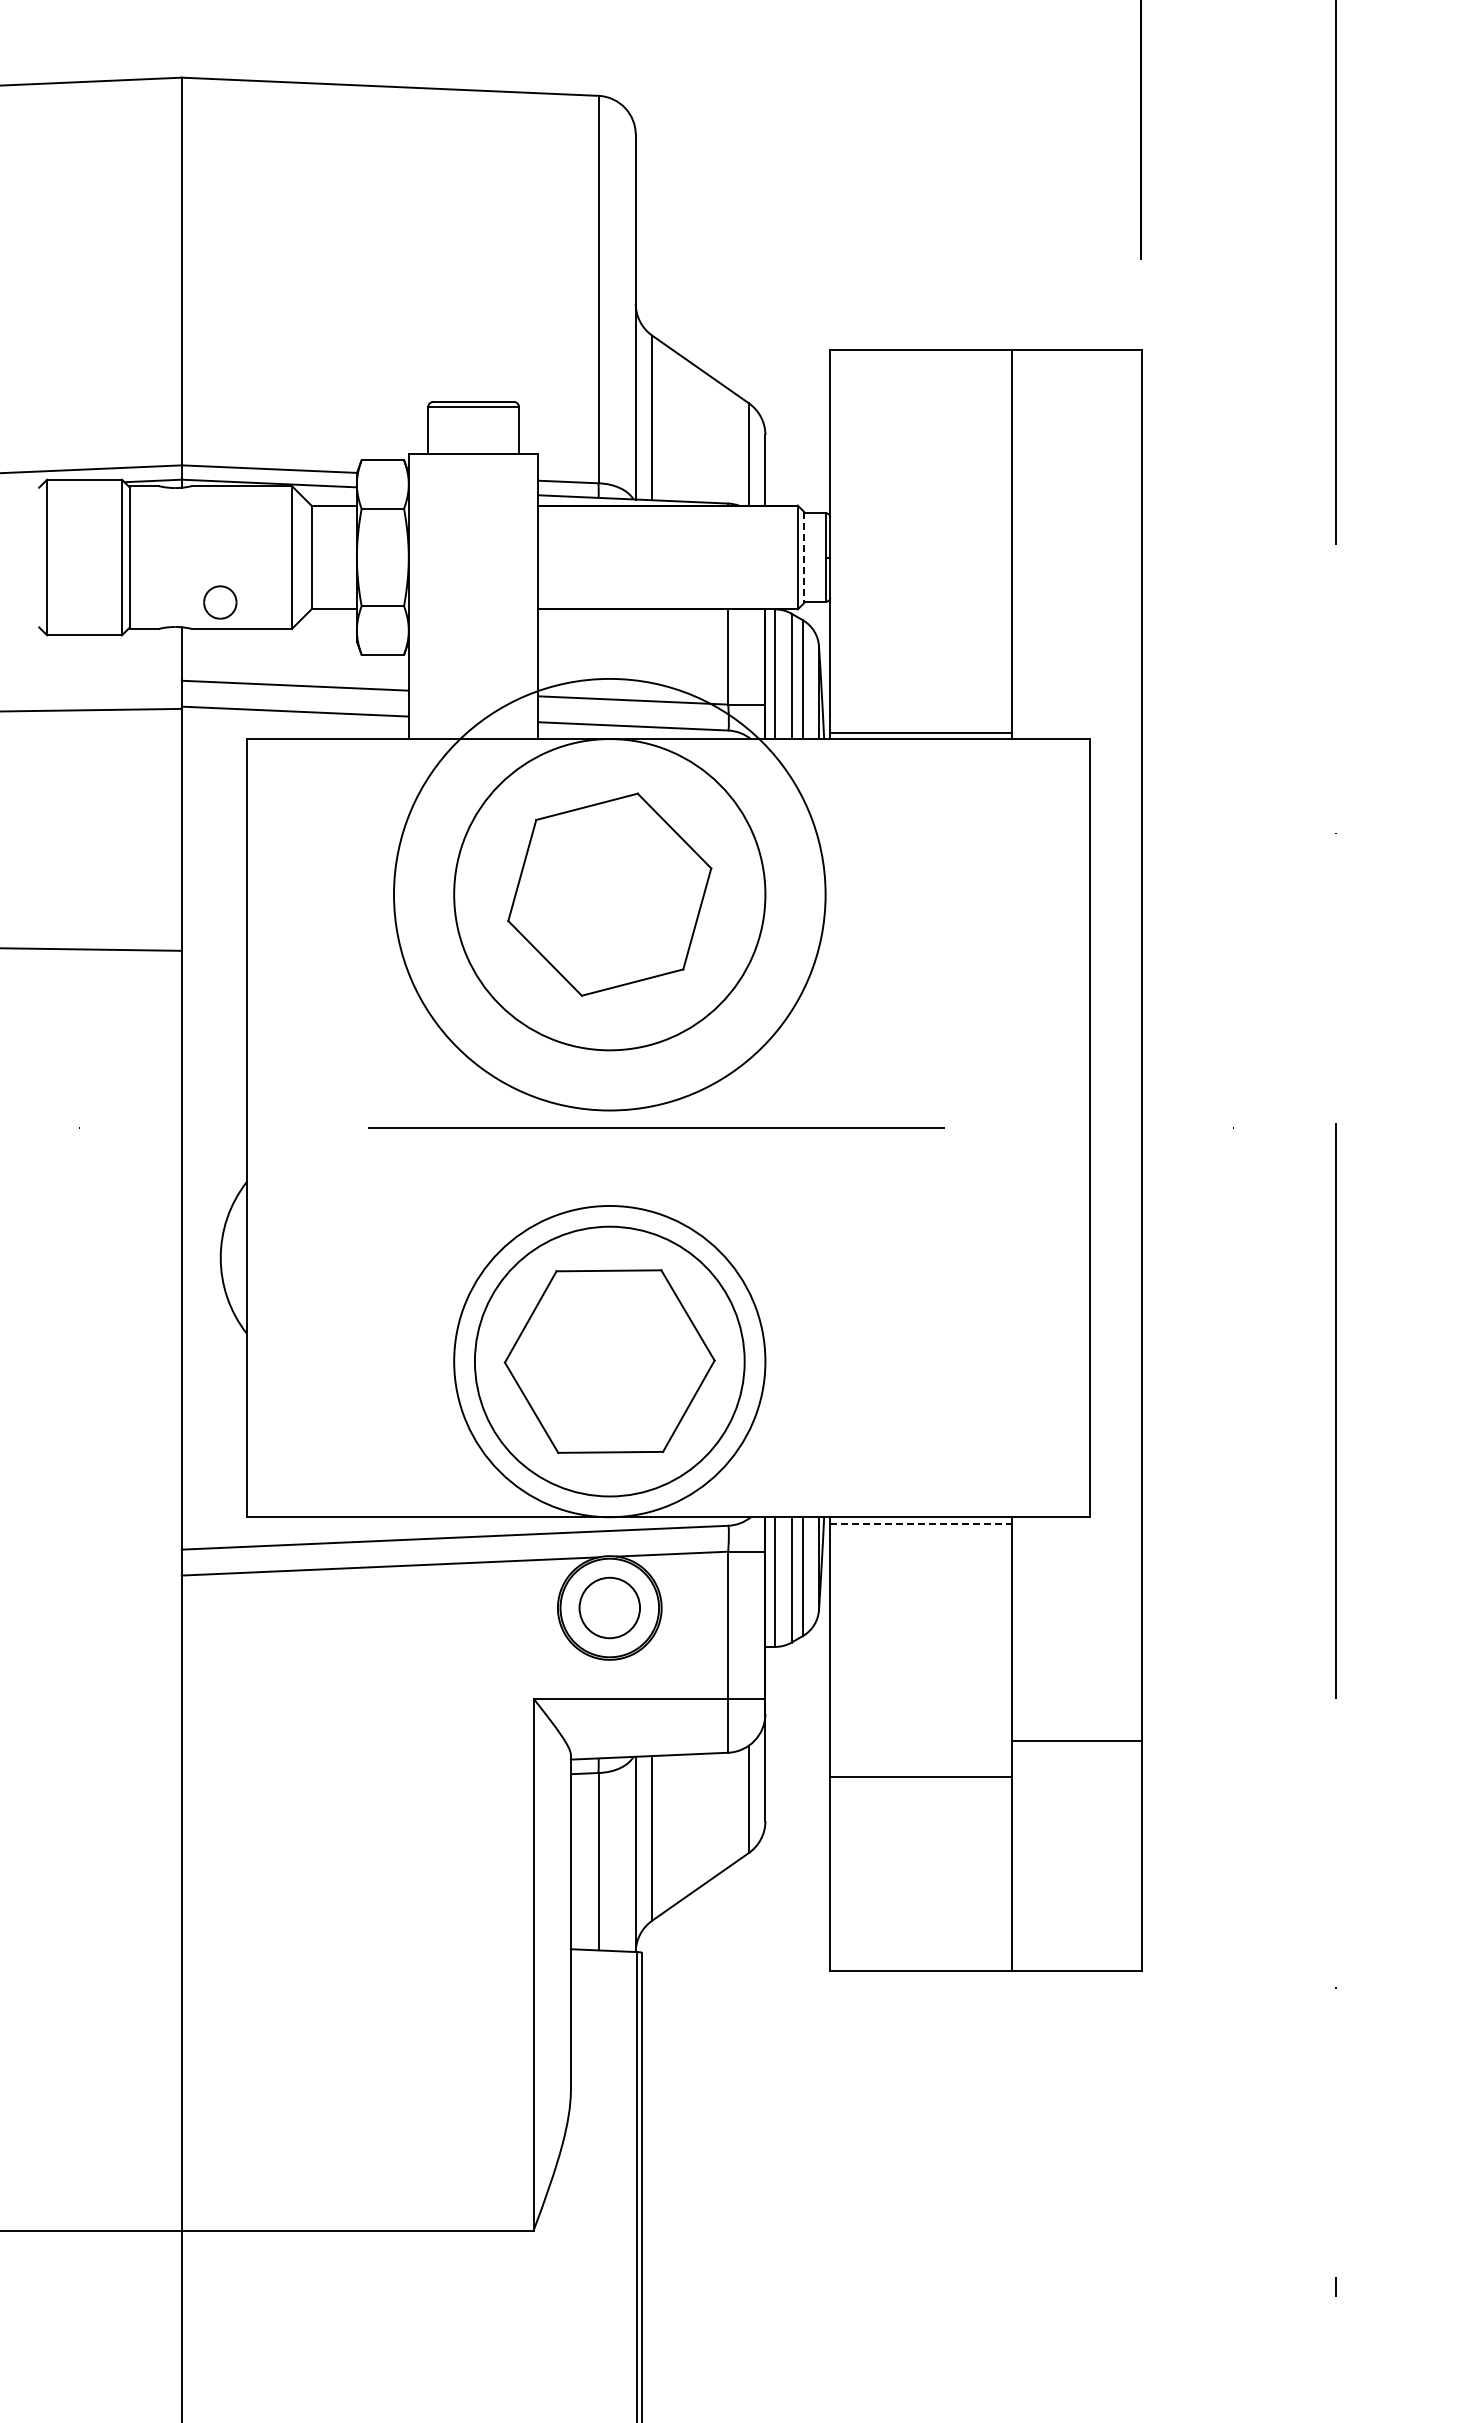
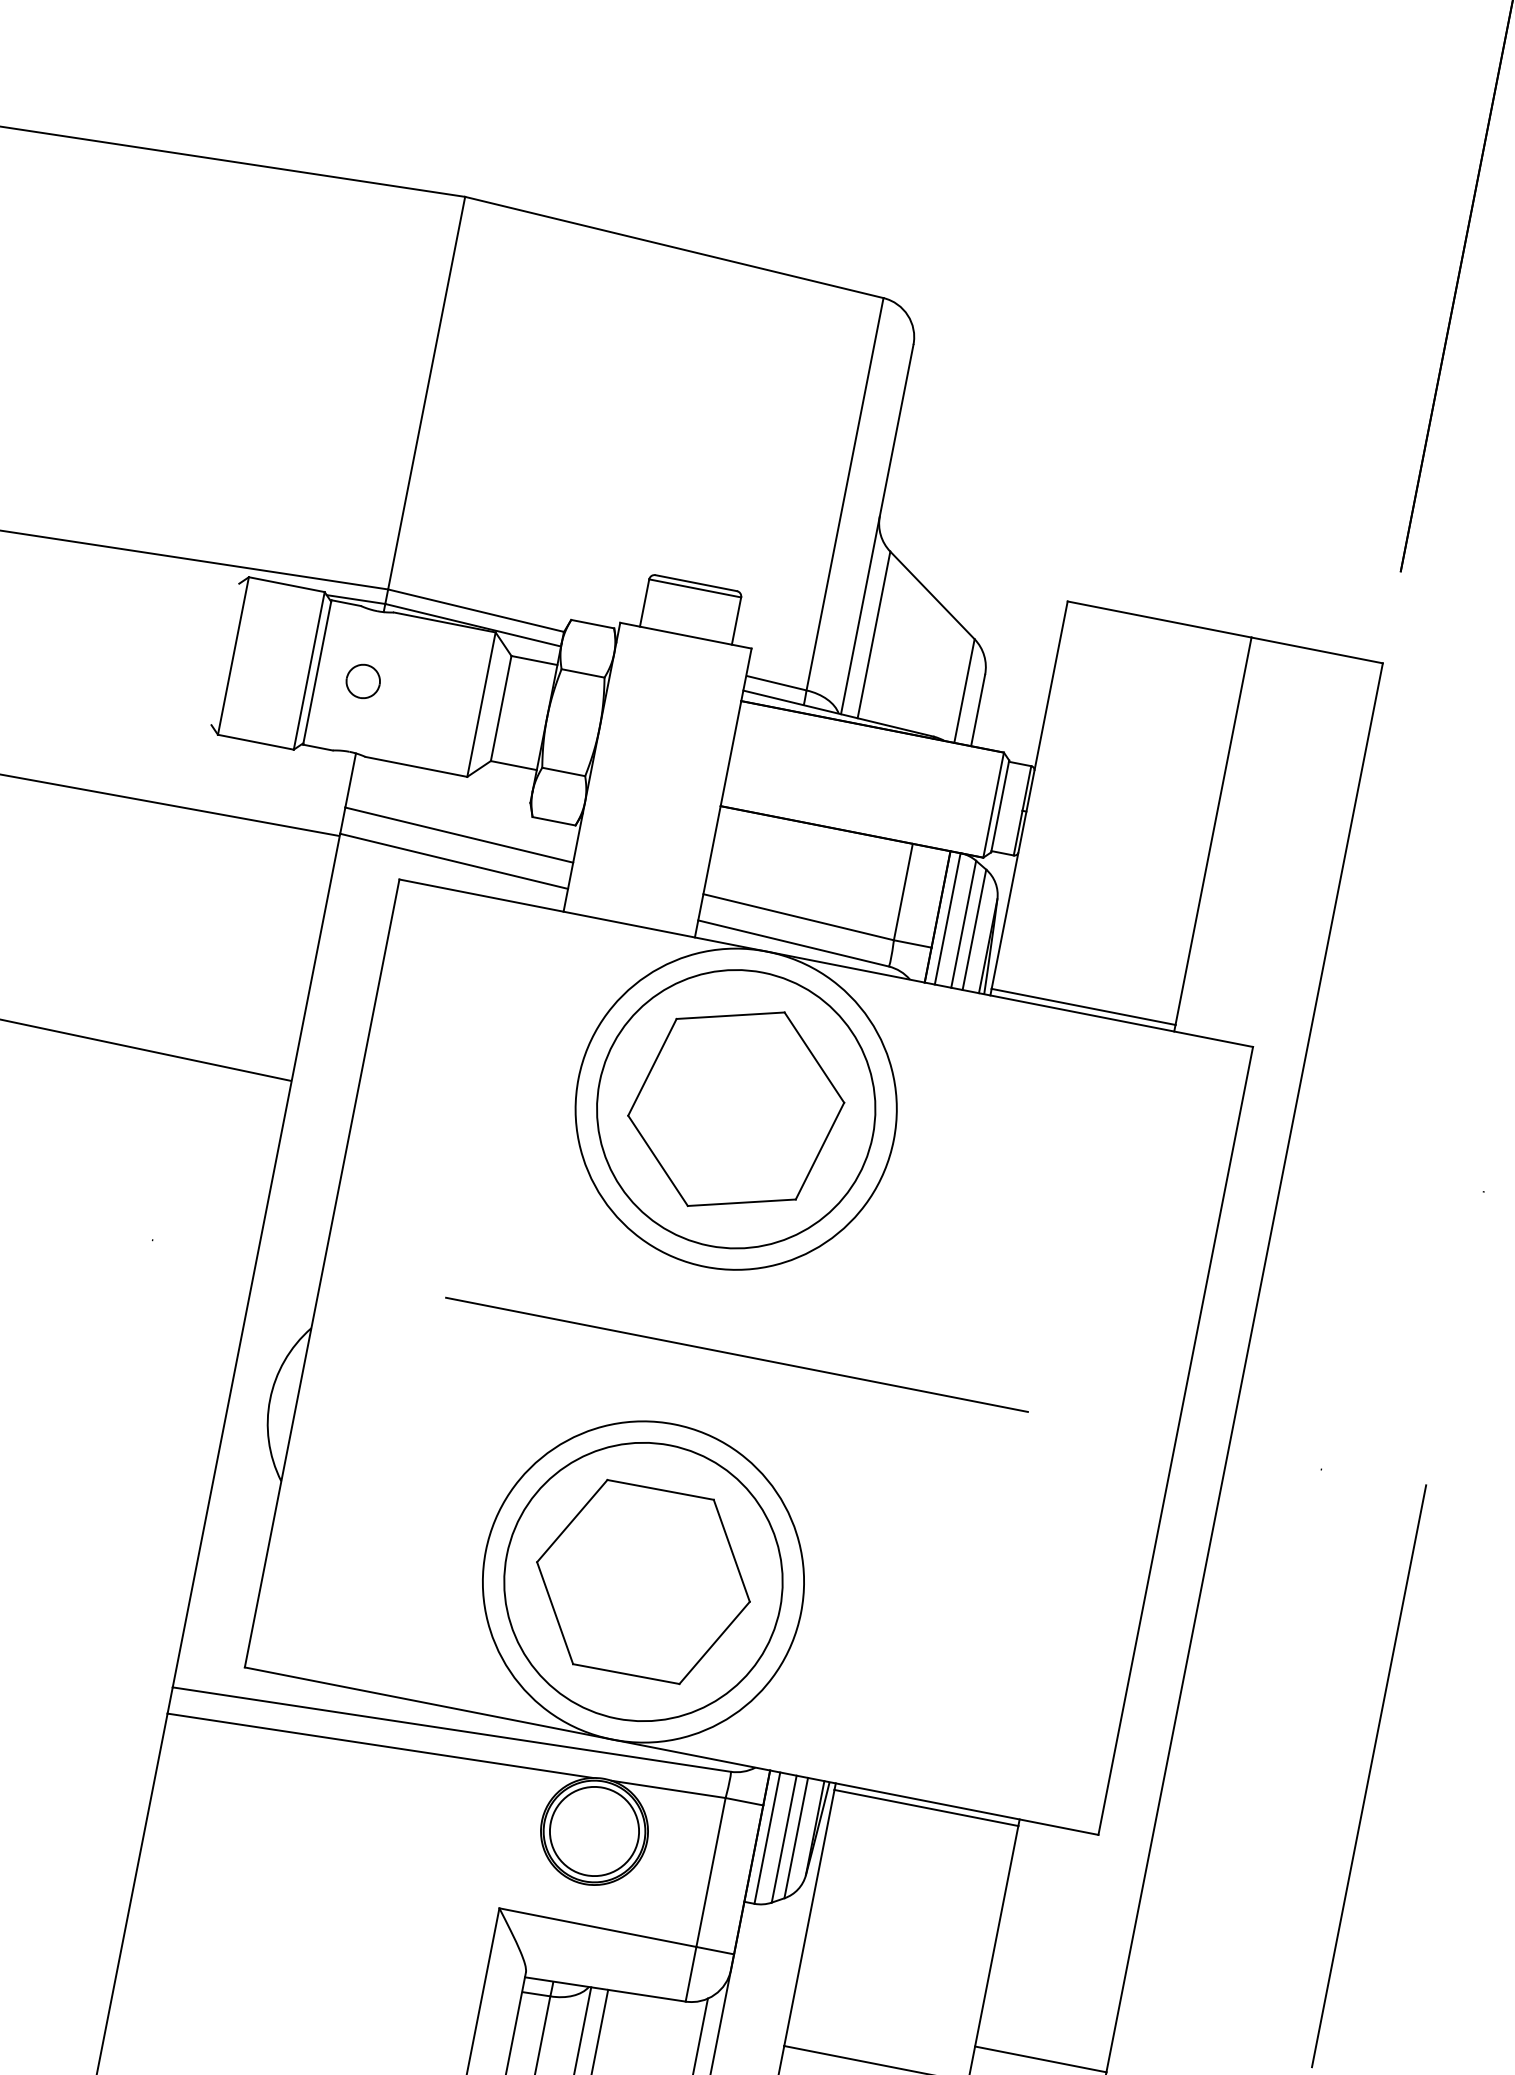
line: (804, 558) -> (1000, 807), dashed -> solid
part: (220, 602) -> (363, 681), moved
circle: (609, 894) -> (735, 1108), size x0.62
line: (921, 1523) -> (926, 1807), dashed -> solid
circle: (609, 1607) -> (594, 1830), size x1.43

